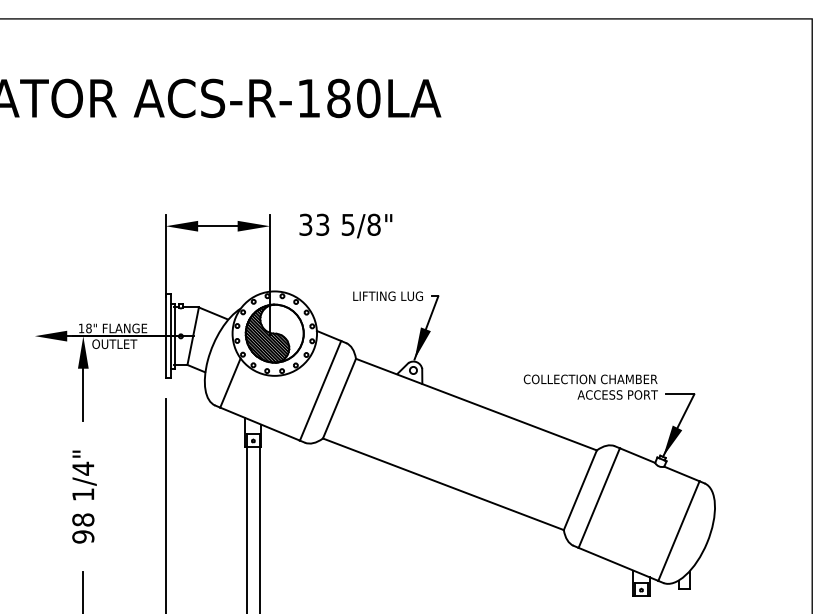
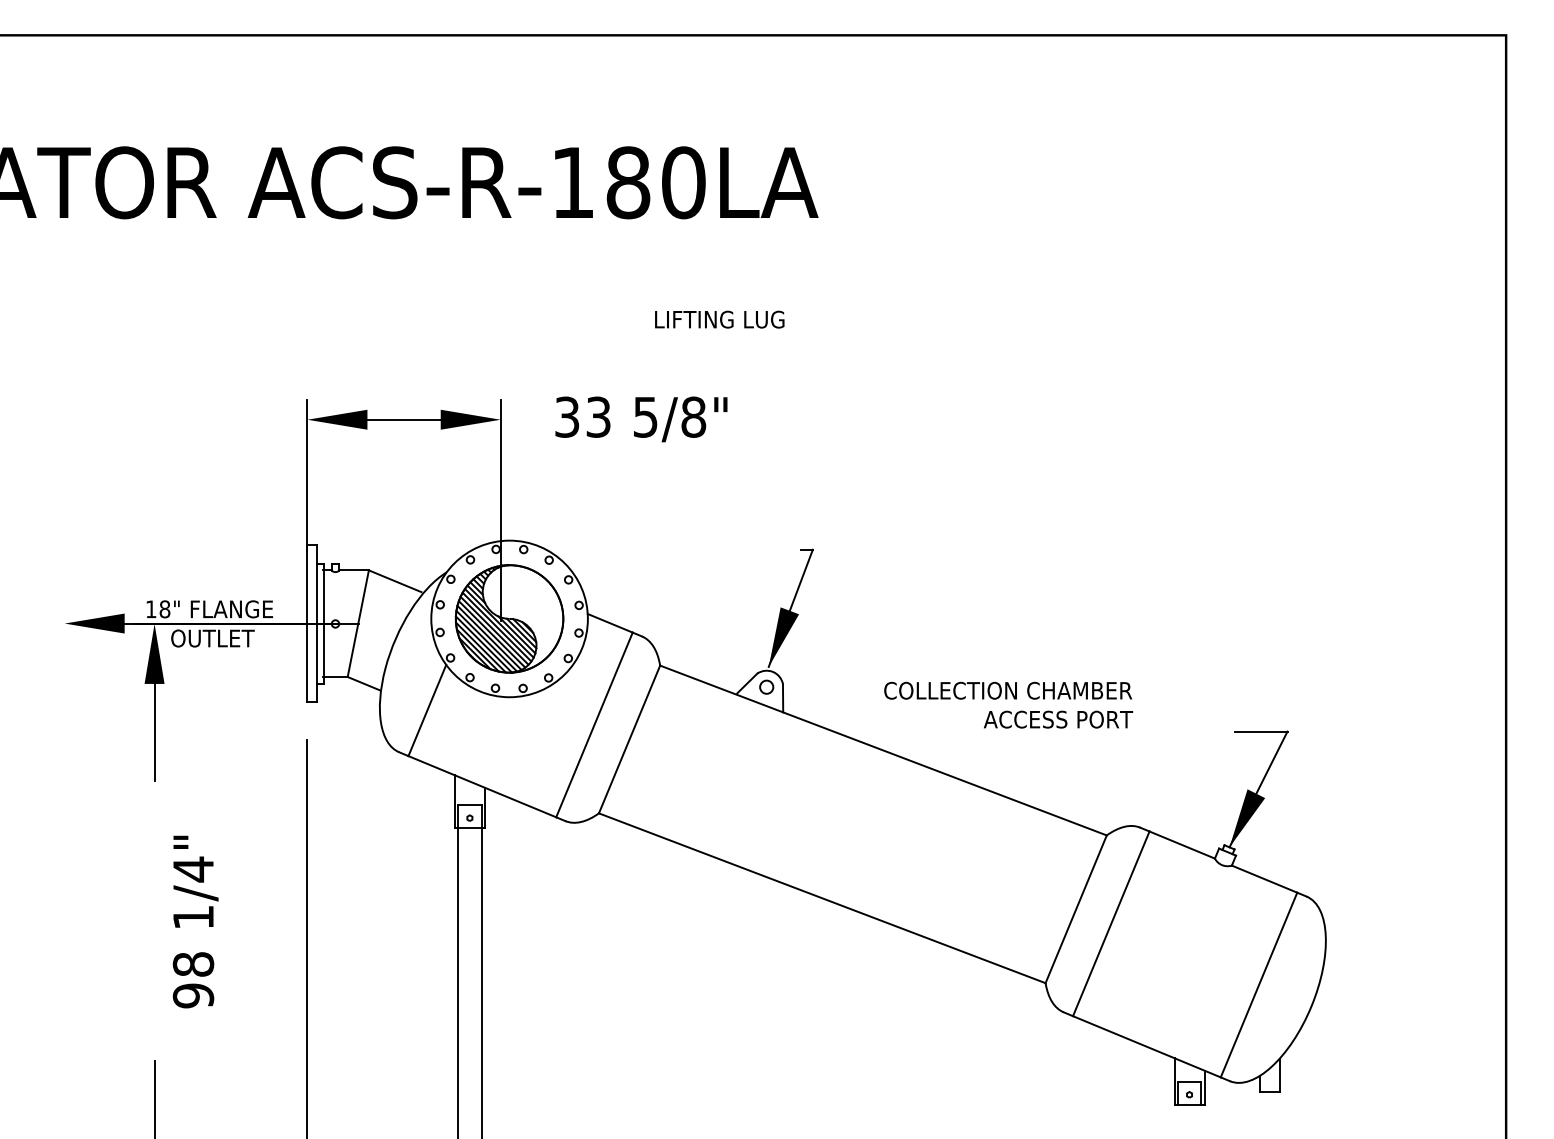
text: (387, 295) -> (718, 318), moved
text: (590, 386) -> (1007, 703), moved
text: (84, 496) -> (195, 920), moved

